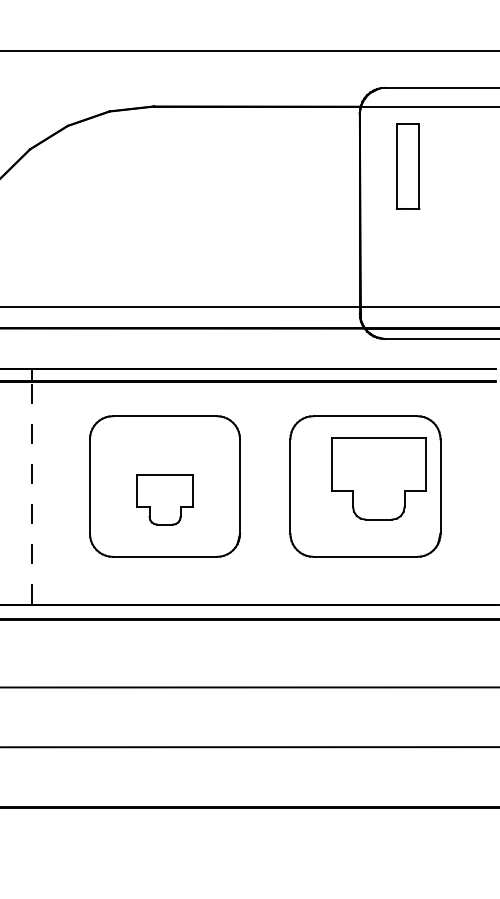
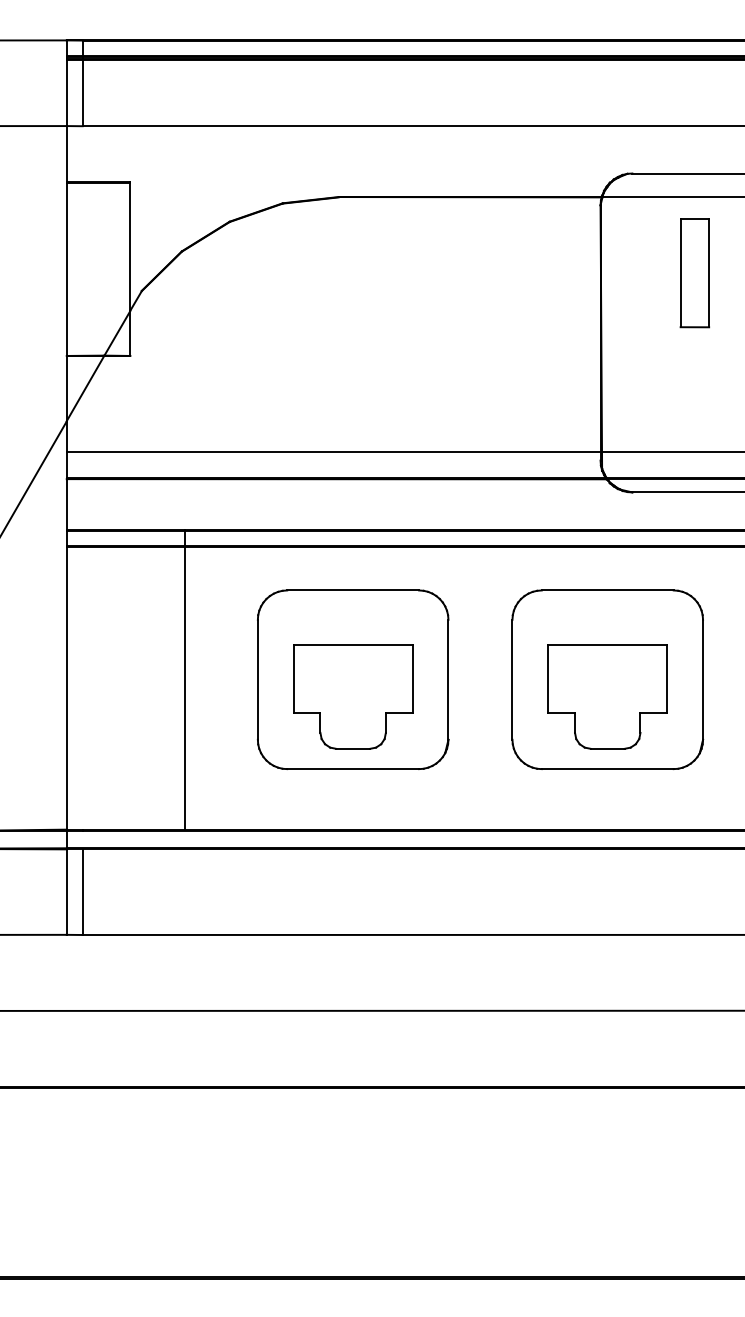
part: (407, 166) -> (694, 273), moved
part: (378, 478) -> (607, 696), moved
line: (32, 492) -> (184, 687), dashed -> solid
part: (165, 499) -> (353, 696), size x1.67

